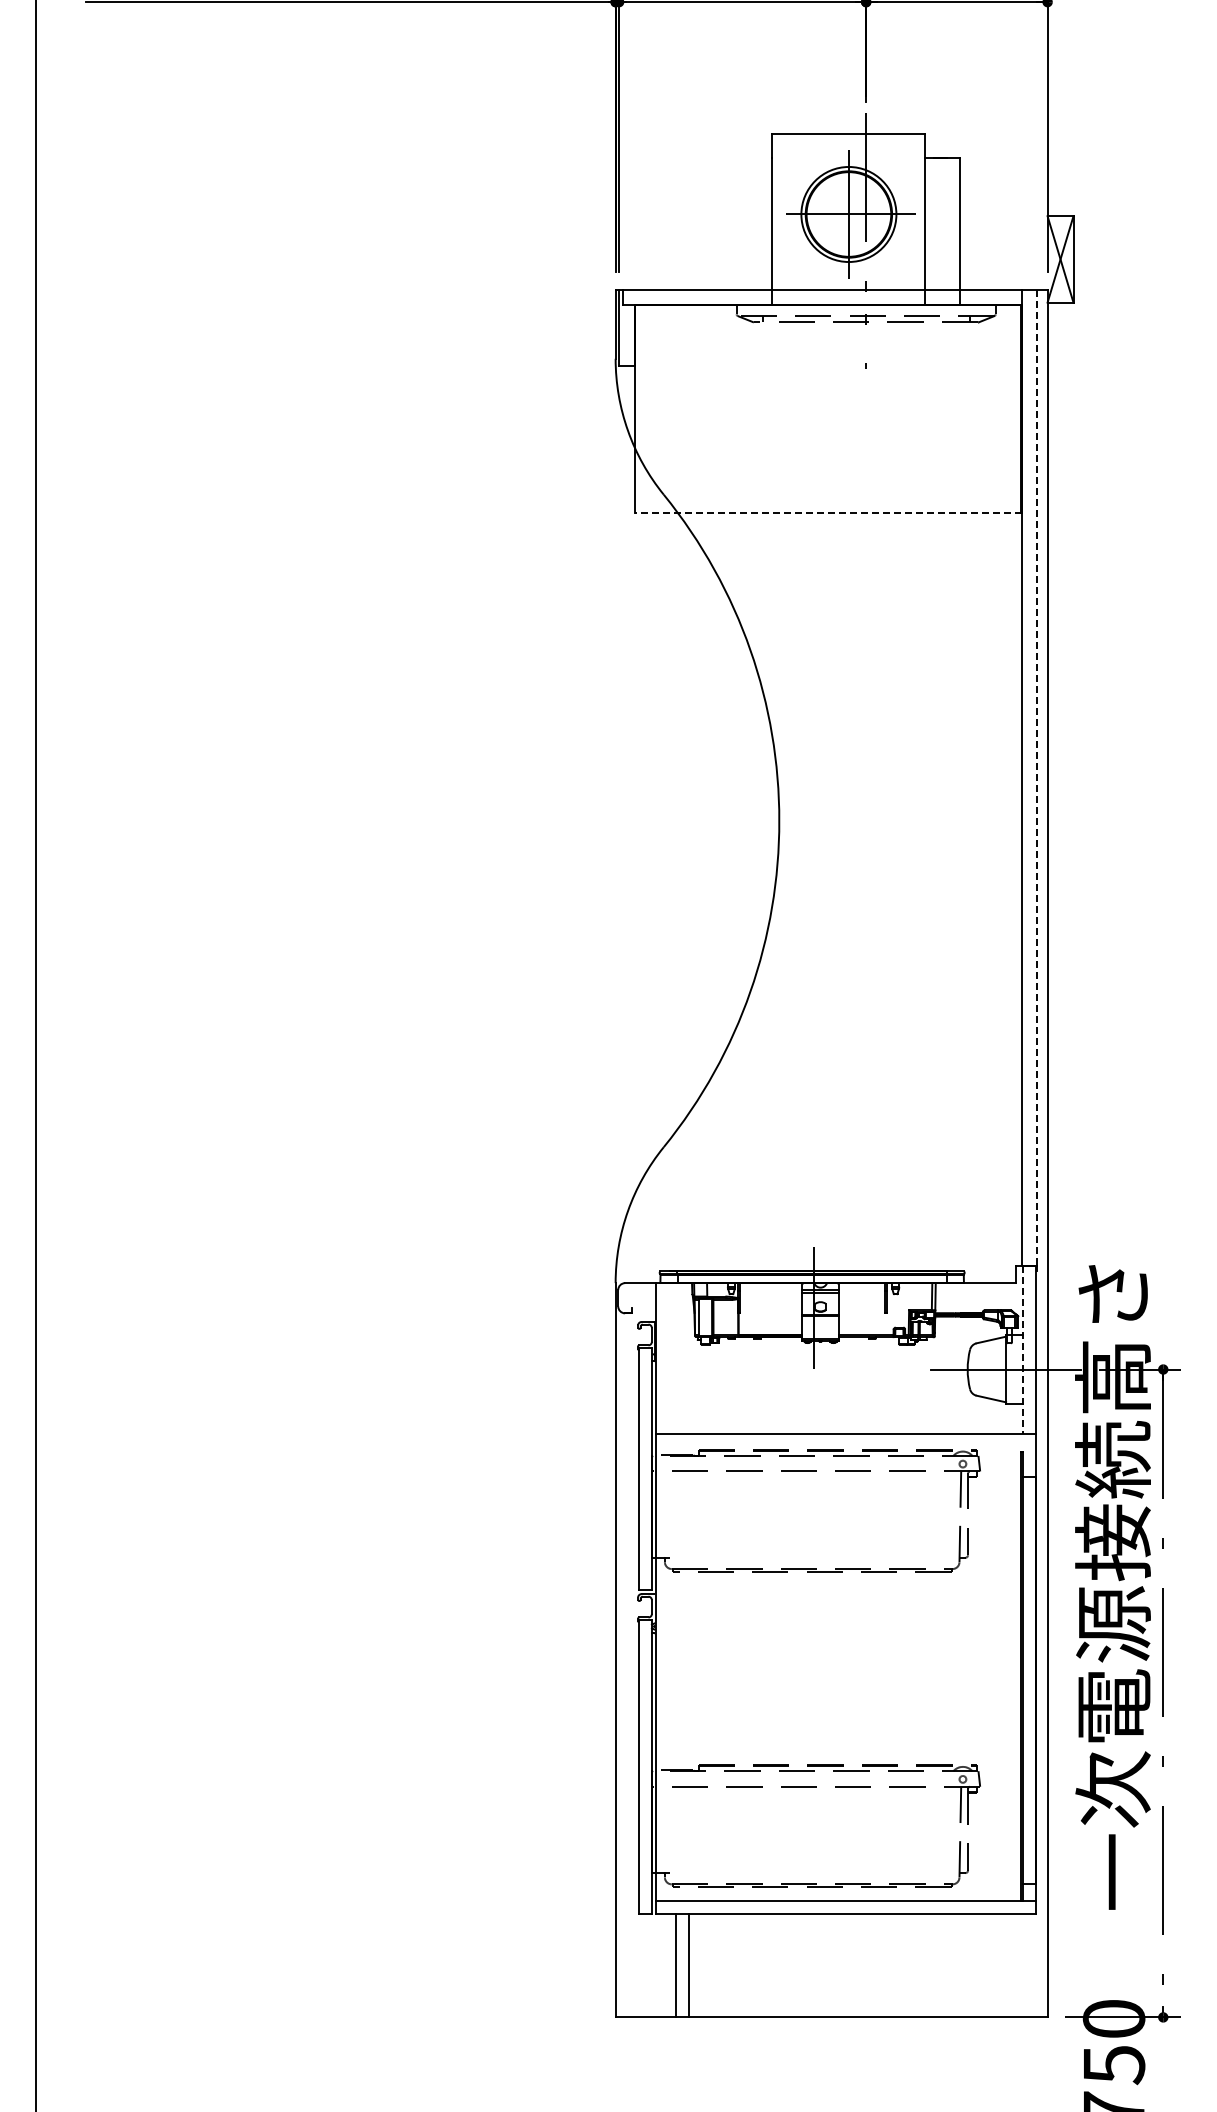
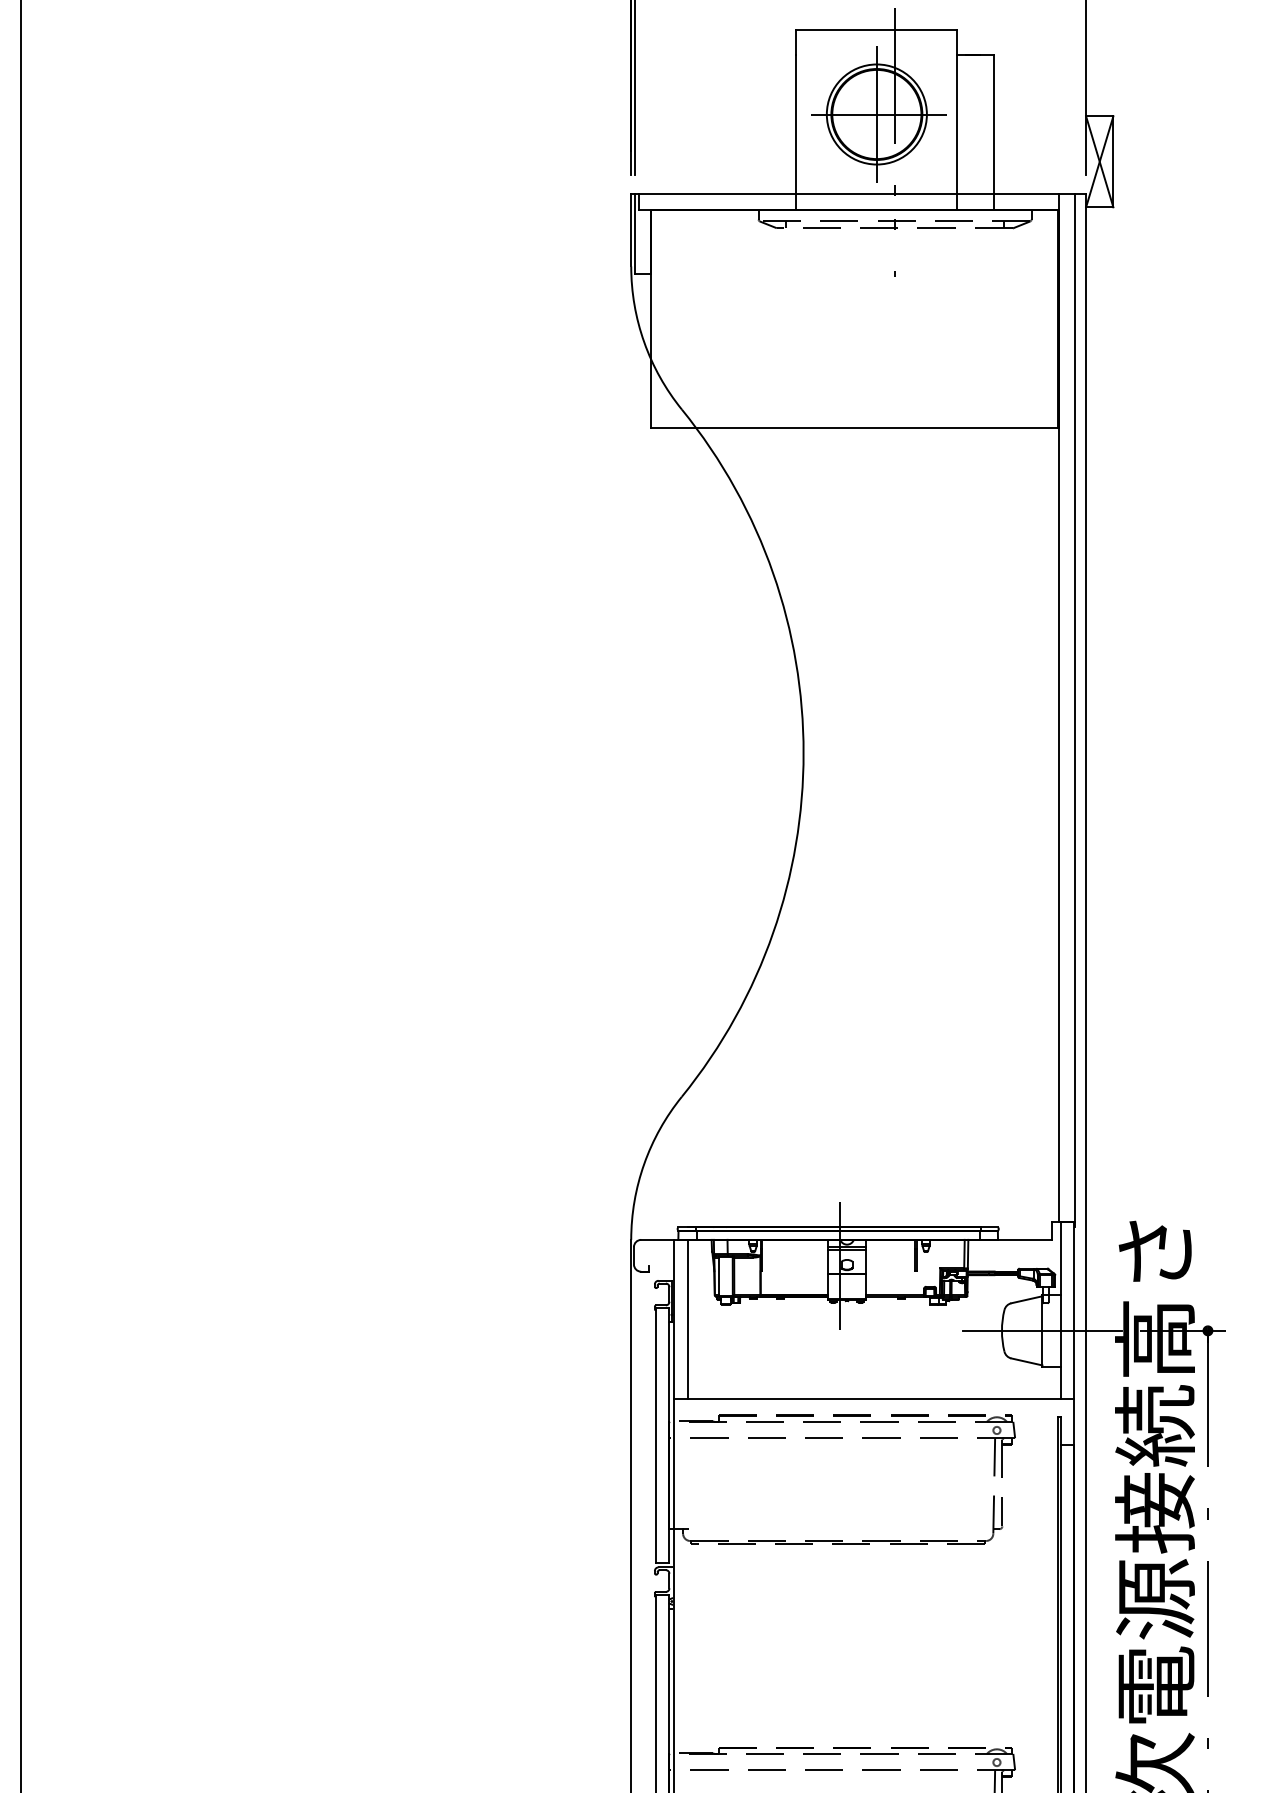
line: (828, 512) -> (855, 428), dashed -> solid
line: (1037, 778) -> (1075, 708), dashed -> solid
line: (1023, 1350) -> (1060, 1310), dashed -> solid
line: (669, 1358) -> (687, 1319), added

